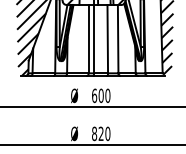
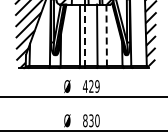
line: (93, 39) -> (84, 35), solid -> dashed
line: (117, 39) -> (106, 35), solid -> dashed
text: (100, 95) -> (90, 86), 600 -> 429
text: (101, 134) -> (91, 121), 820 -> 830

